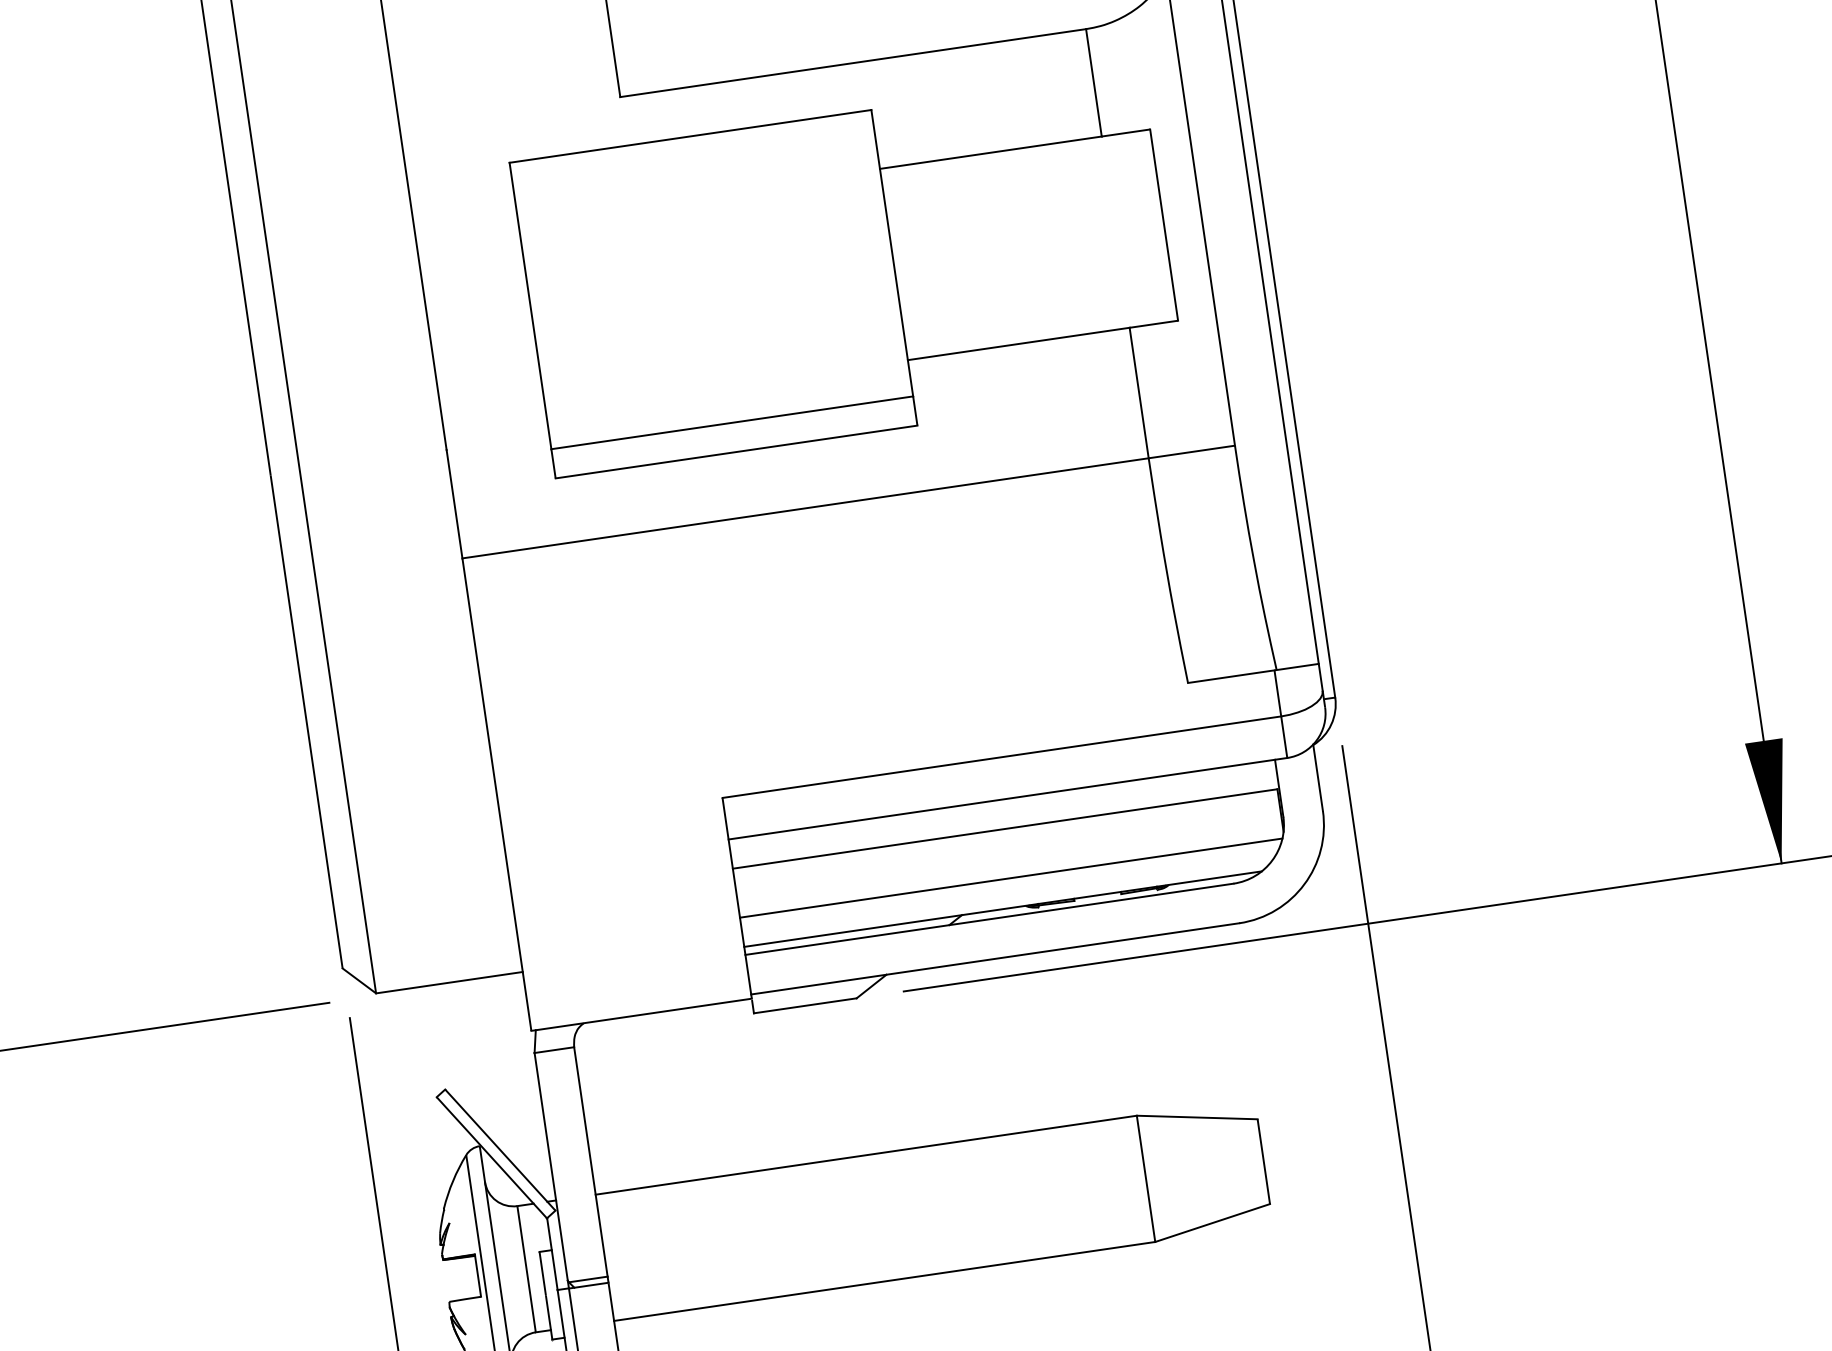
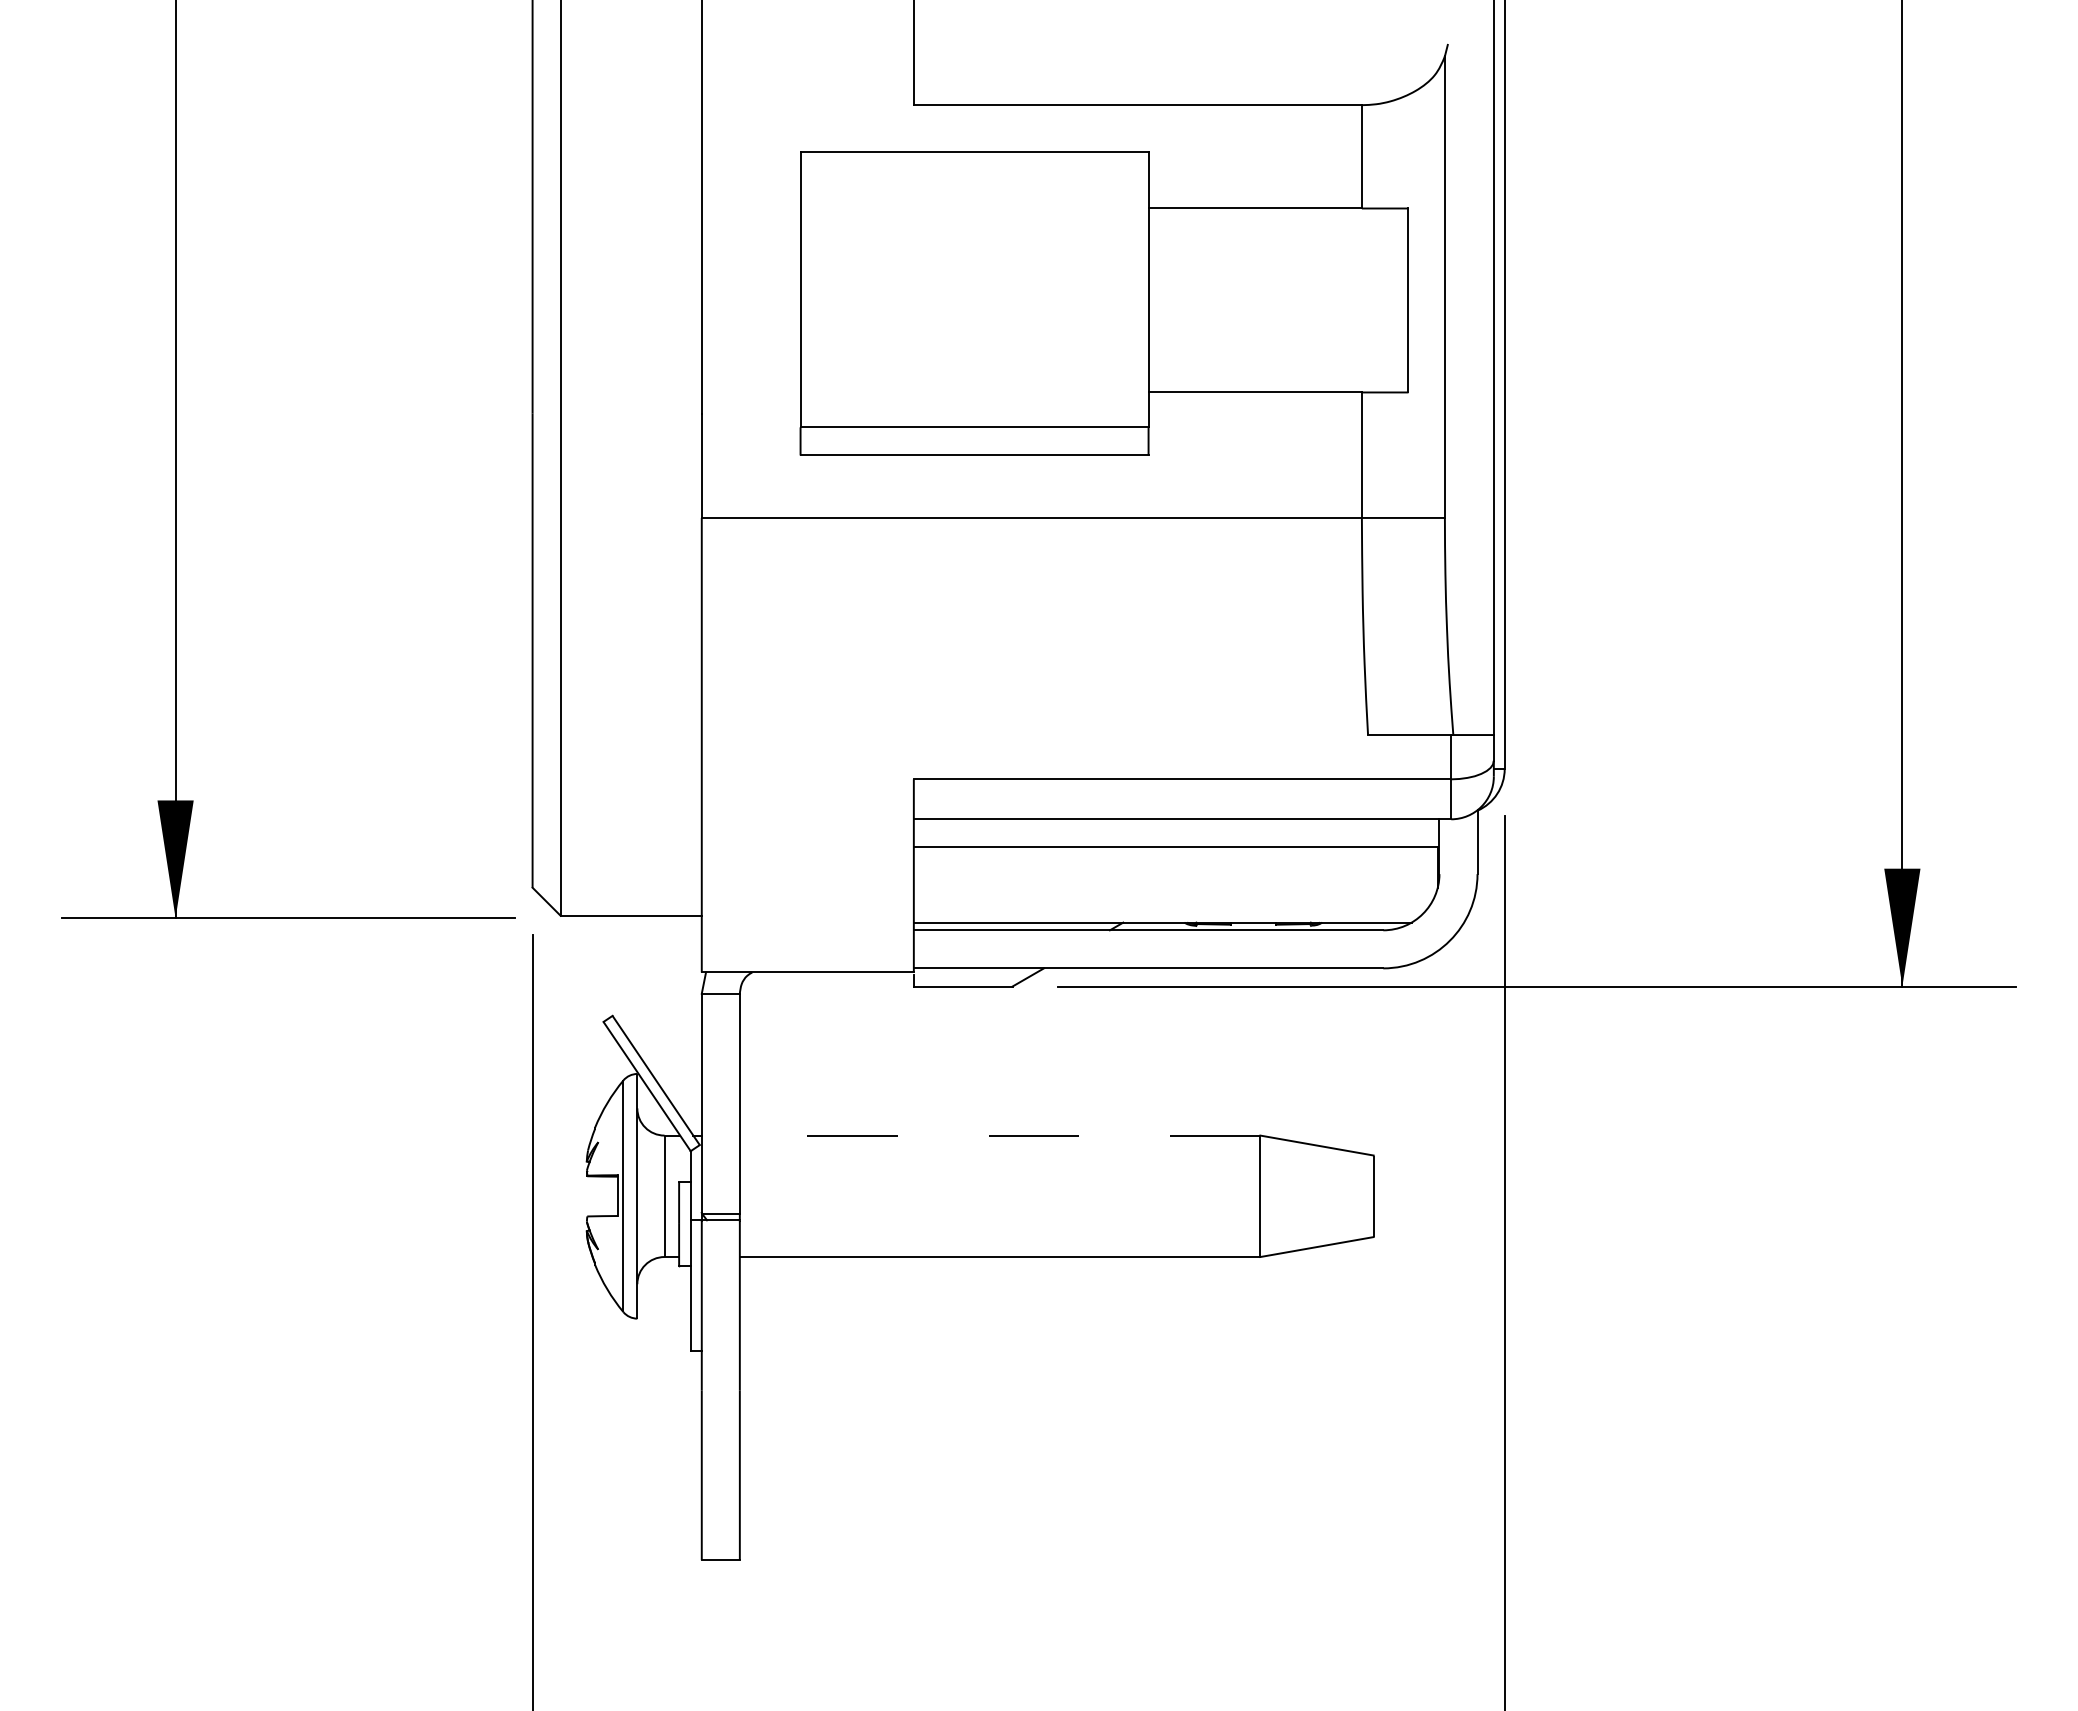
line: (1010, 878) -> (1174, 894), removed
line: (865, 1155) -> (999, 1135), solid -> dashed

